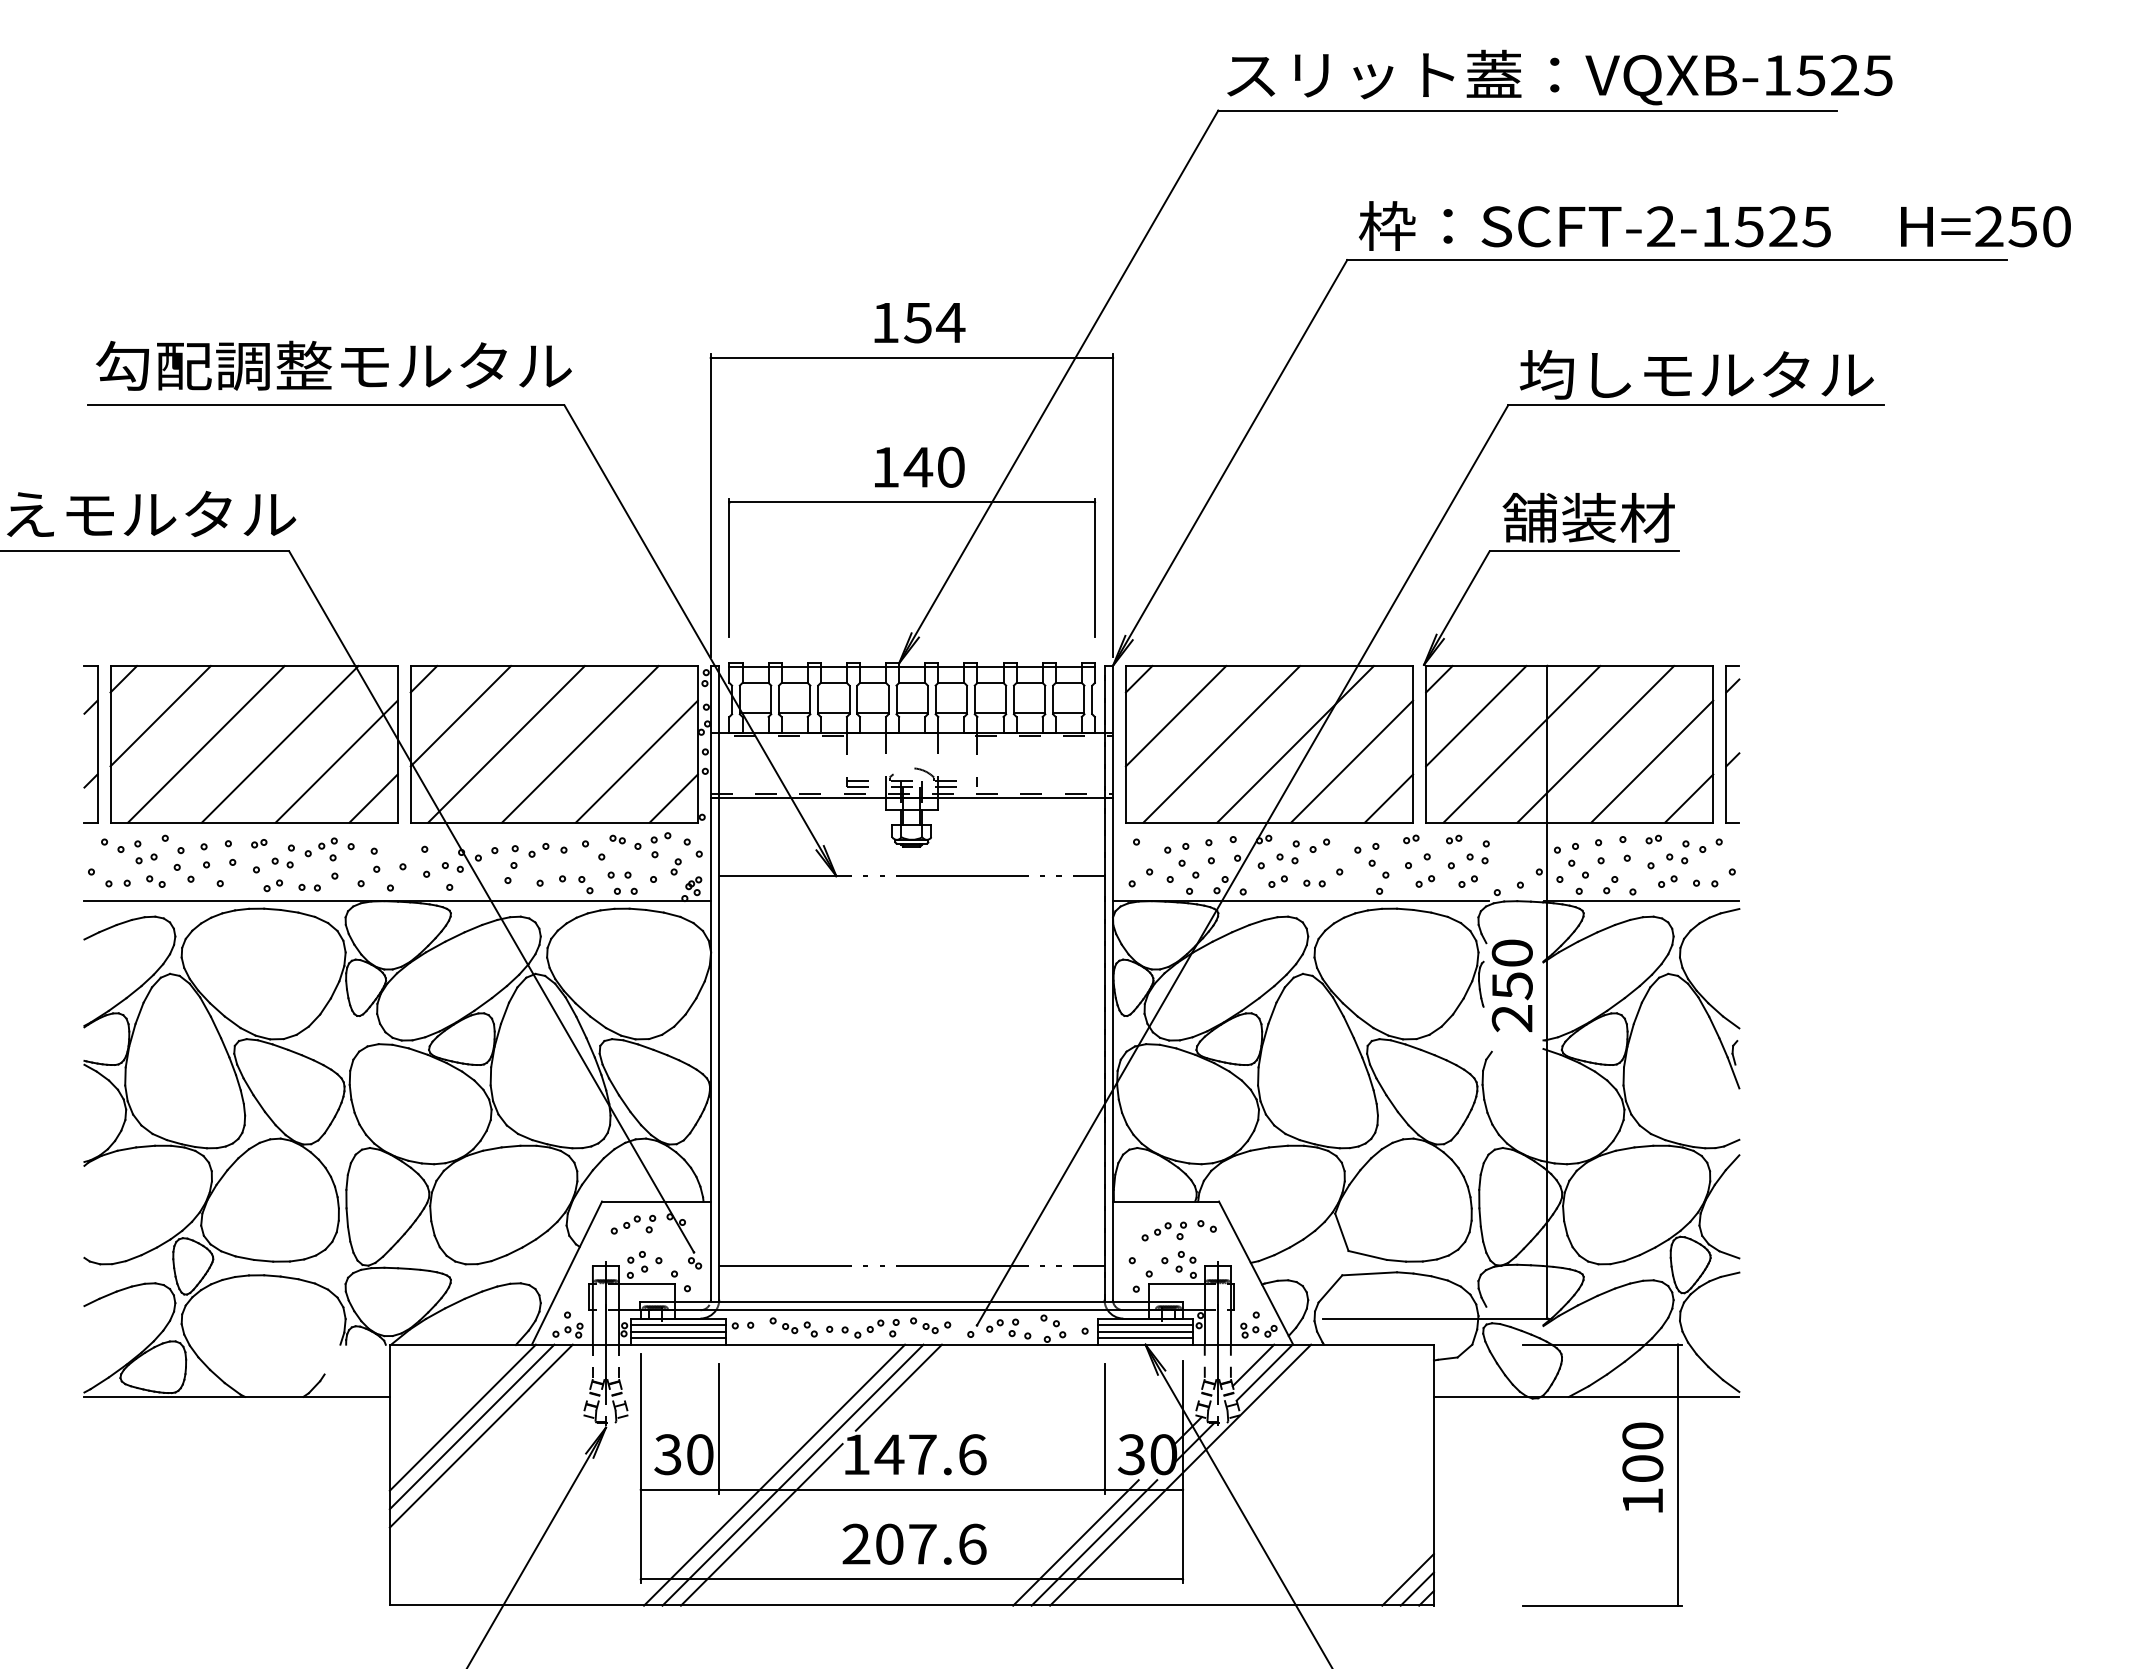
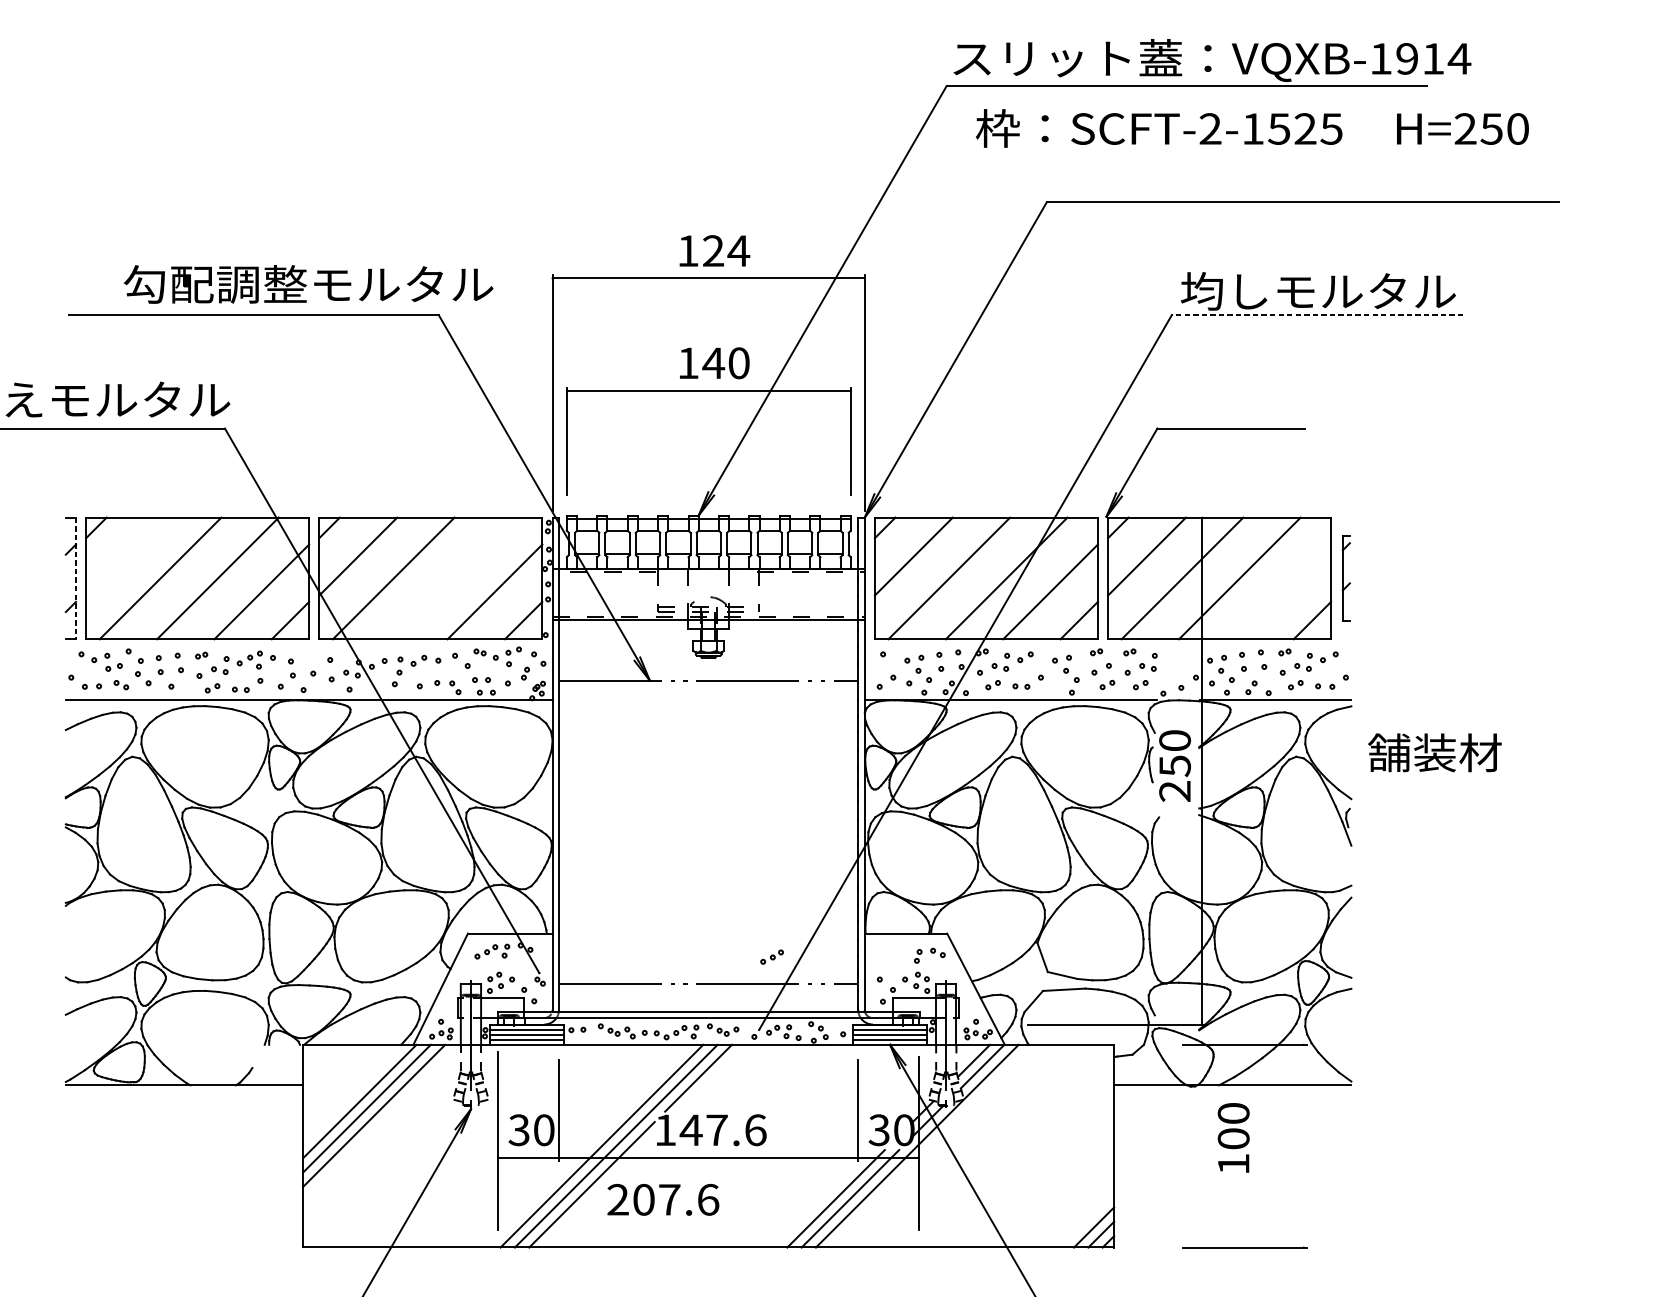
text: (1844, 75) -> (1433, 58), VQXB-1525 -> VQXB-1914
text: (1714, 225) -> (1252, 128), moved
text: (917, 322) -> (712, 250), 154 -> 124
text: (333, 365) -> (308, 284), moved
line: (1695, 405) -> (1317, 315), solid -> dashed
text: (1588, 517) -> (1434, 752), moved
line: (160, 716) -> (124, 556), removed
line: (97, 744) -> (76, 578), solid -> dashed
line: (580, 744) -> (451, 578), removed
part: (1732, 744) -> (1346, 578), size x0.7
line: (1652, 761) -> (1283, 591), removed
part: (1156, 1231) -> (772, 956), moved
text: (1642, 1467) -> (1233, 1137), moved
line: (1677, 1474) -> (1303, 1145), removed
text: (914, 1543) -> (663, 1199), moved
line: (911, 1579) -> (708, 1227), removed

